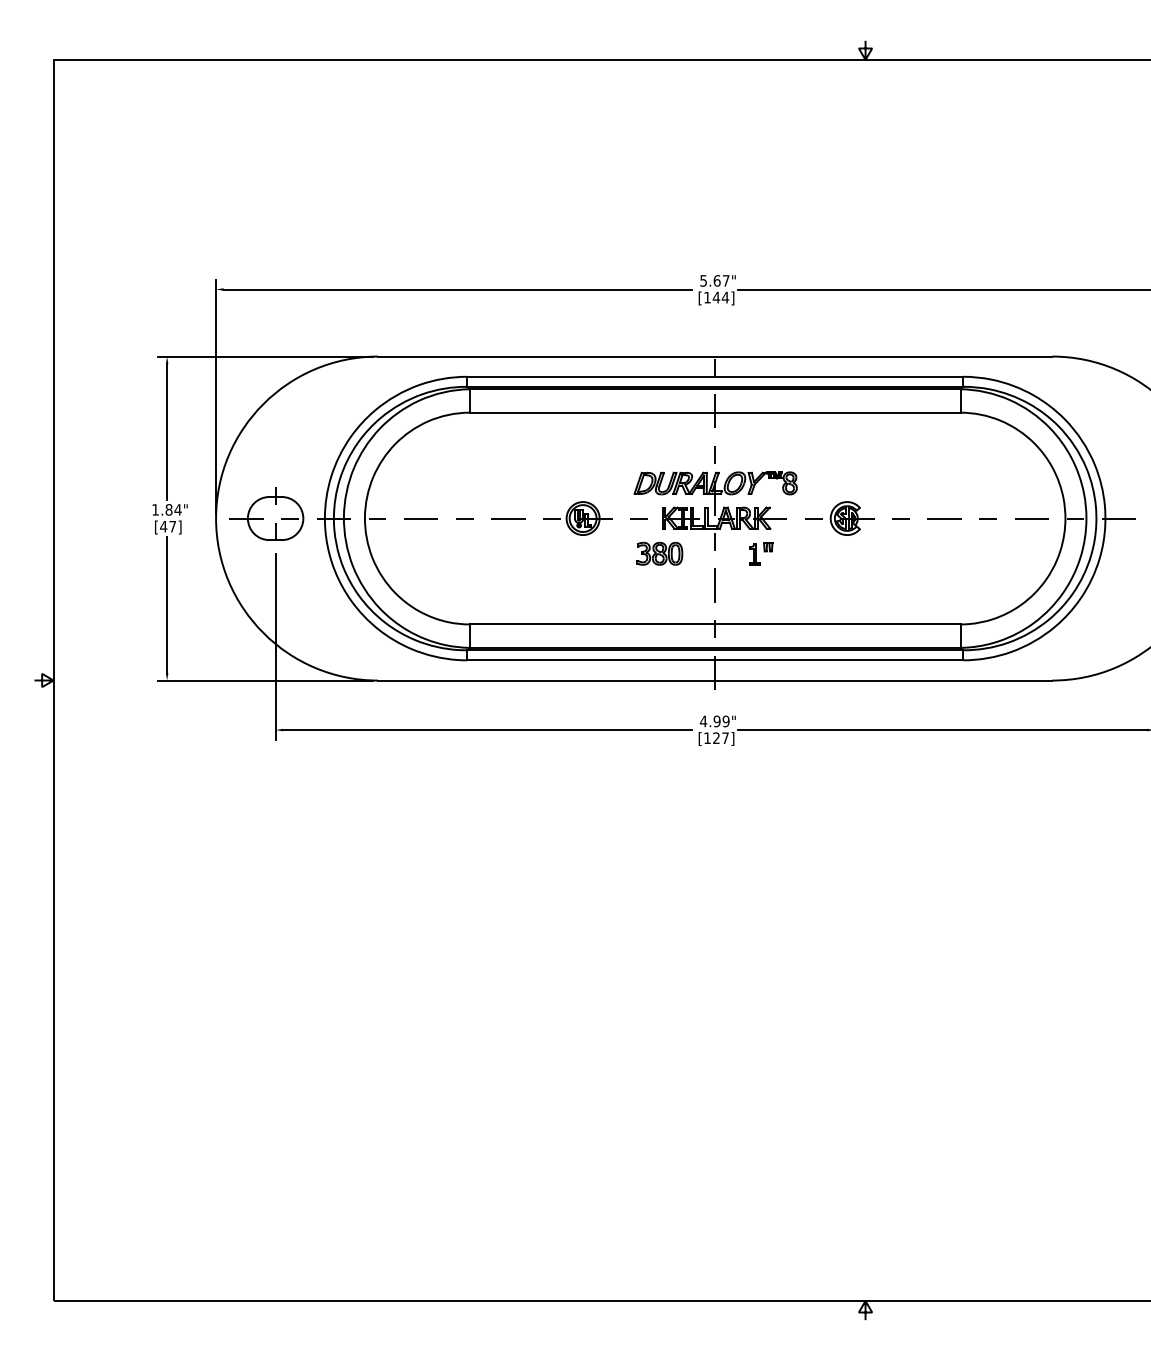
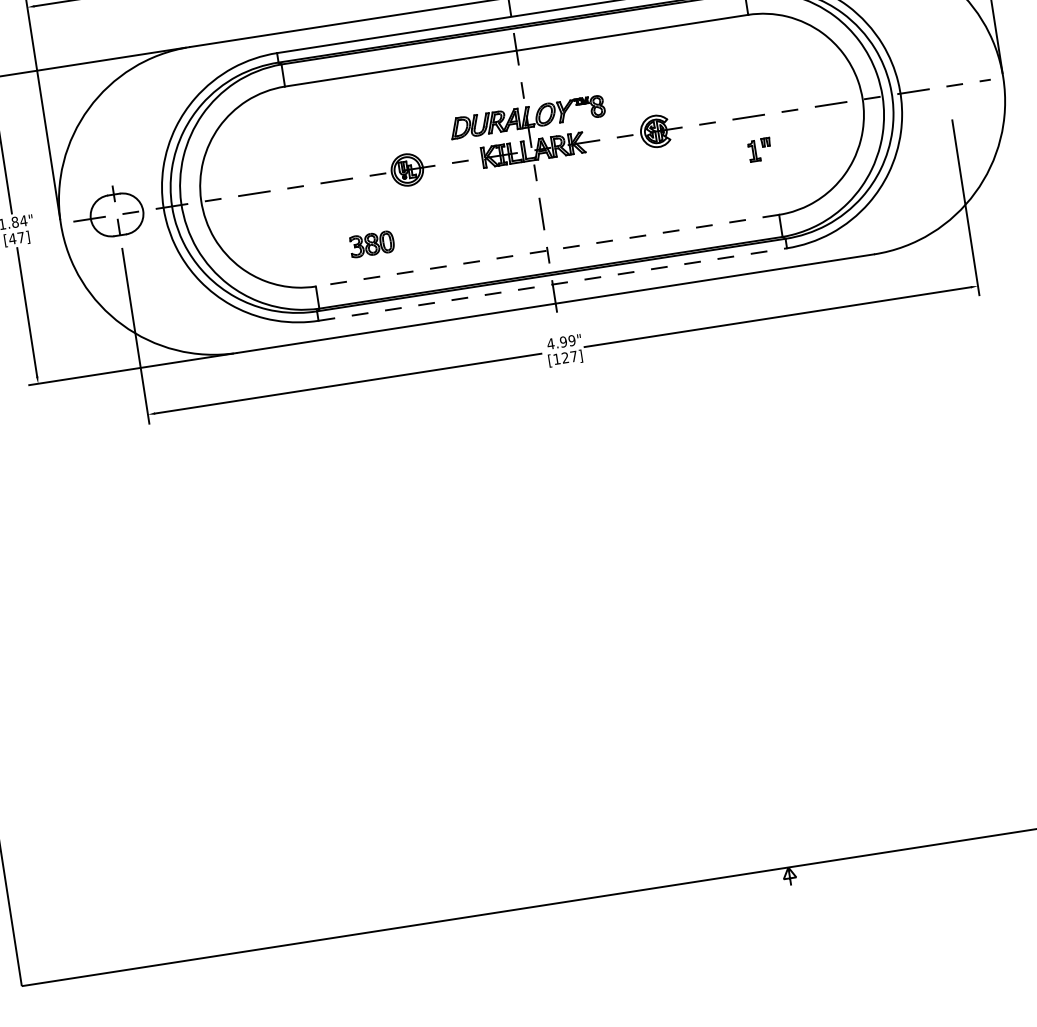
part: (659, 553) -> (371, 244), moved
part: (761, 553) -> (760, 149), moved
line: (714, 624) -> (546, 250), solid -> dashed
line: (715, 660) -> (553, 284), solid -> dashed

